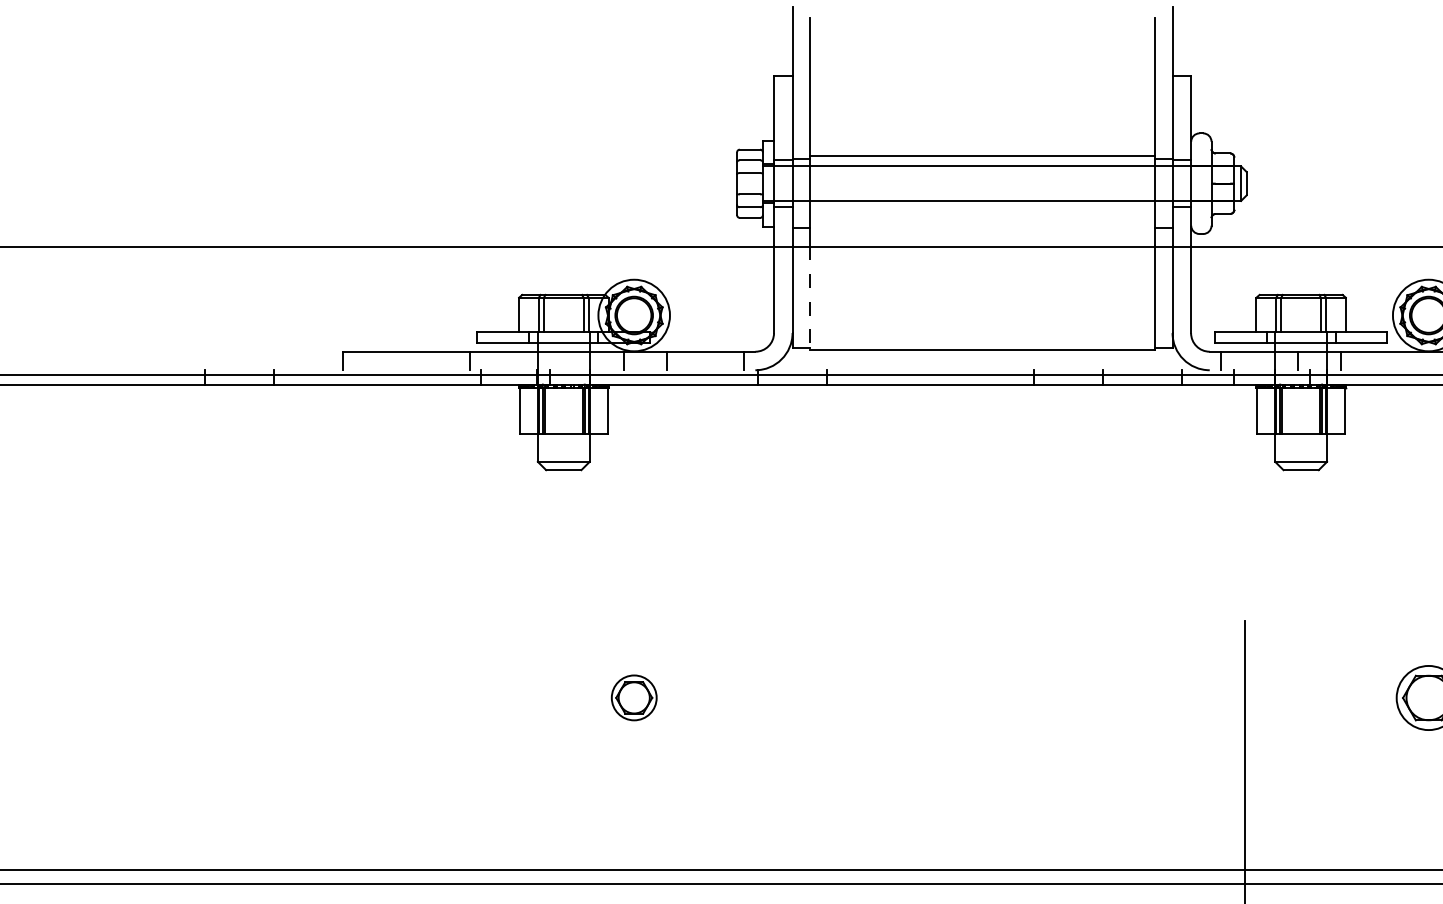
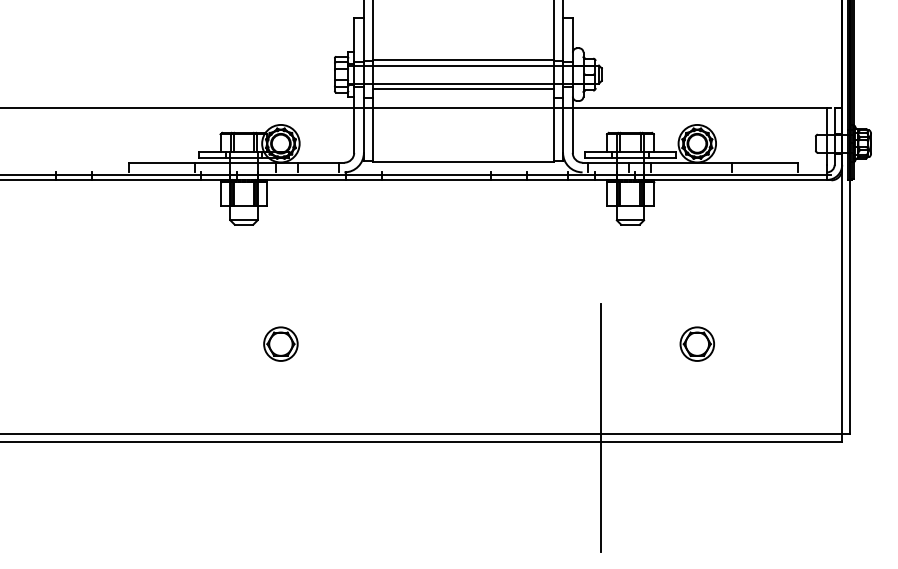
line: (982, 212) -> (463, 89), added
line: (808, 299) -> (372, 135), dashed -> solid
part: (633, 696) -> (280, 343), size x1.43

